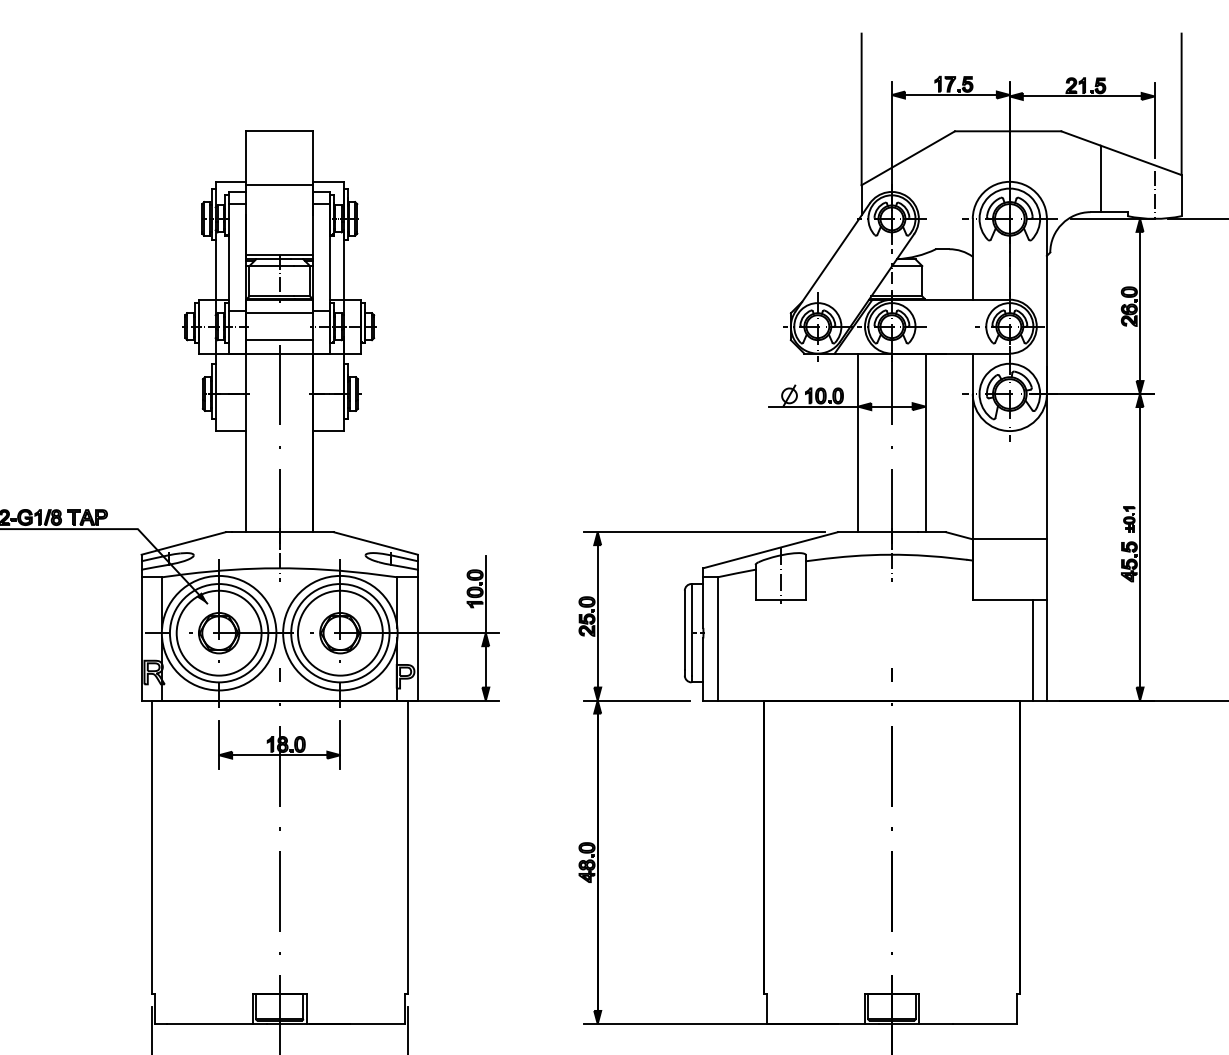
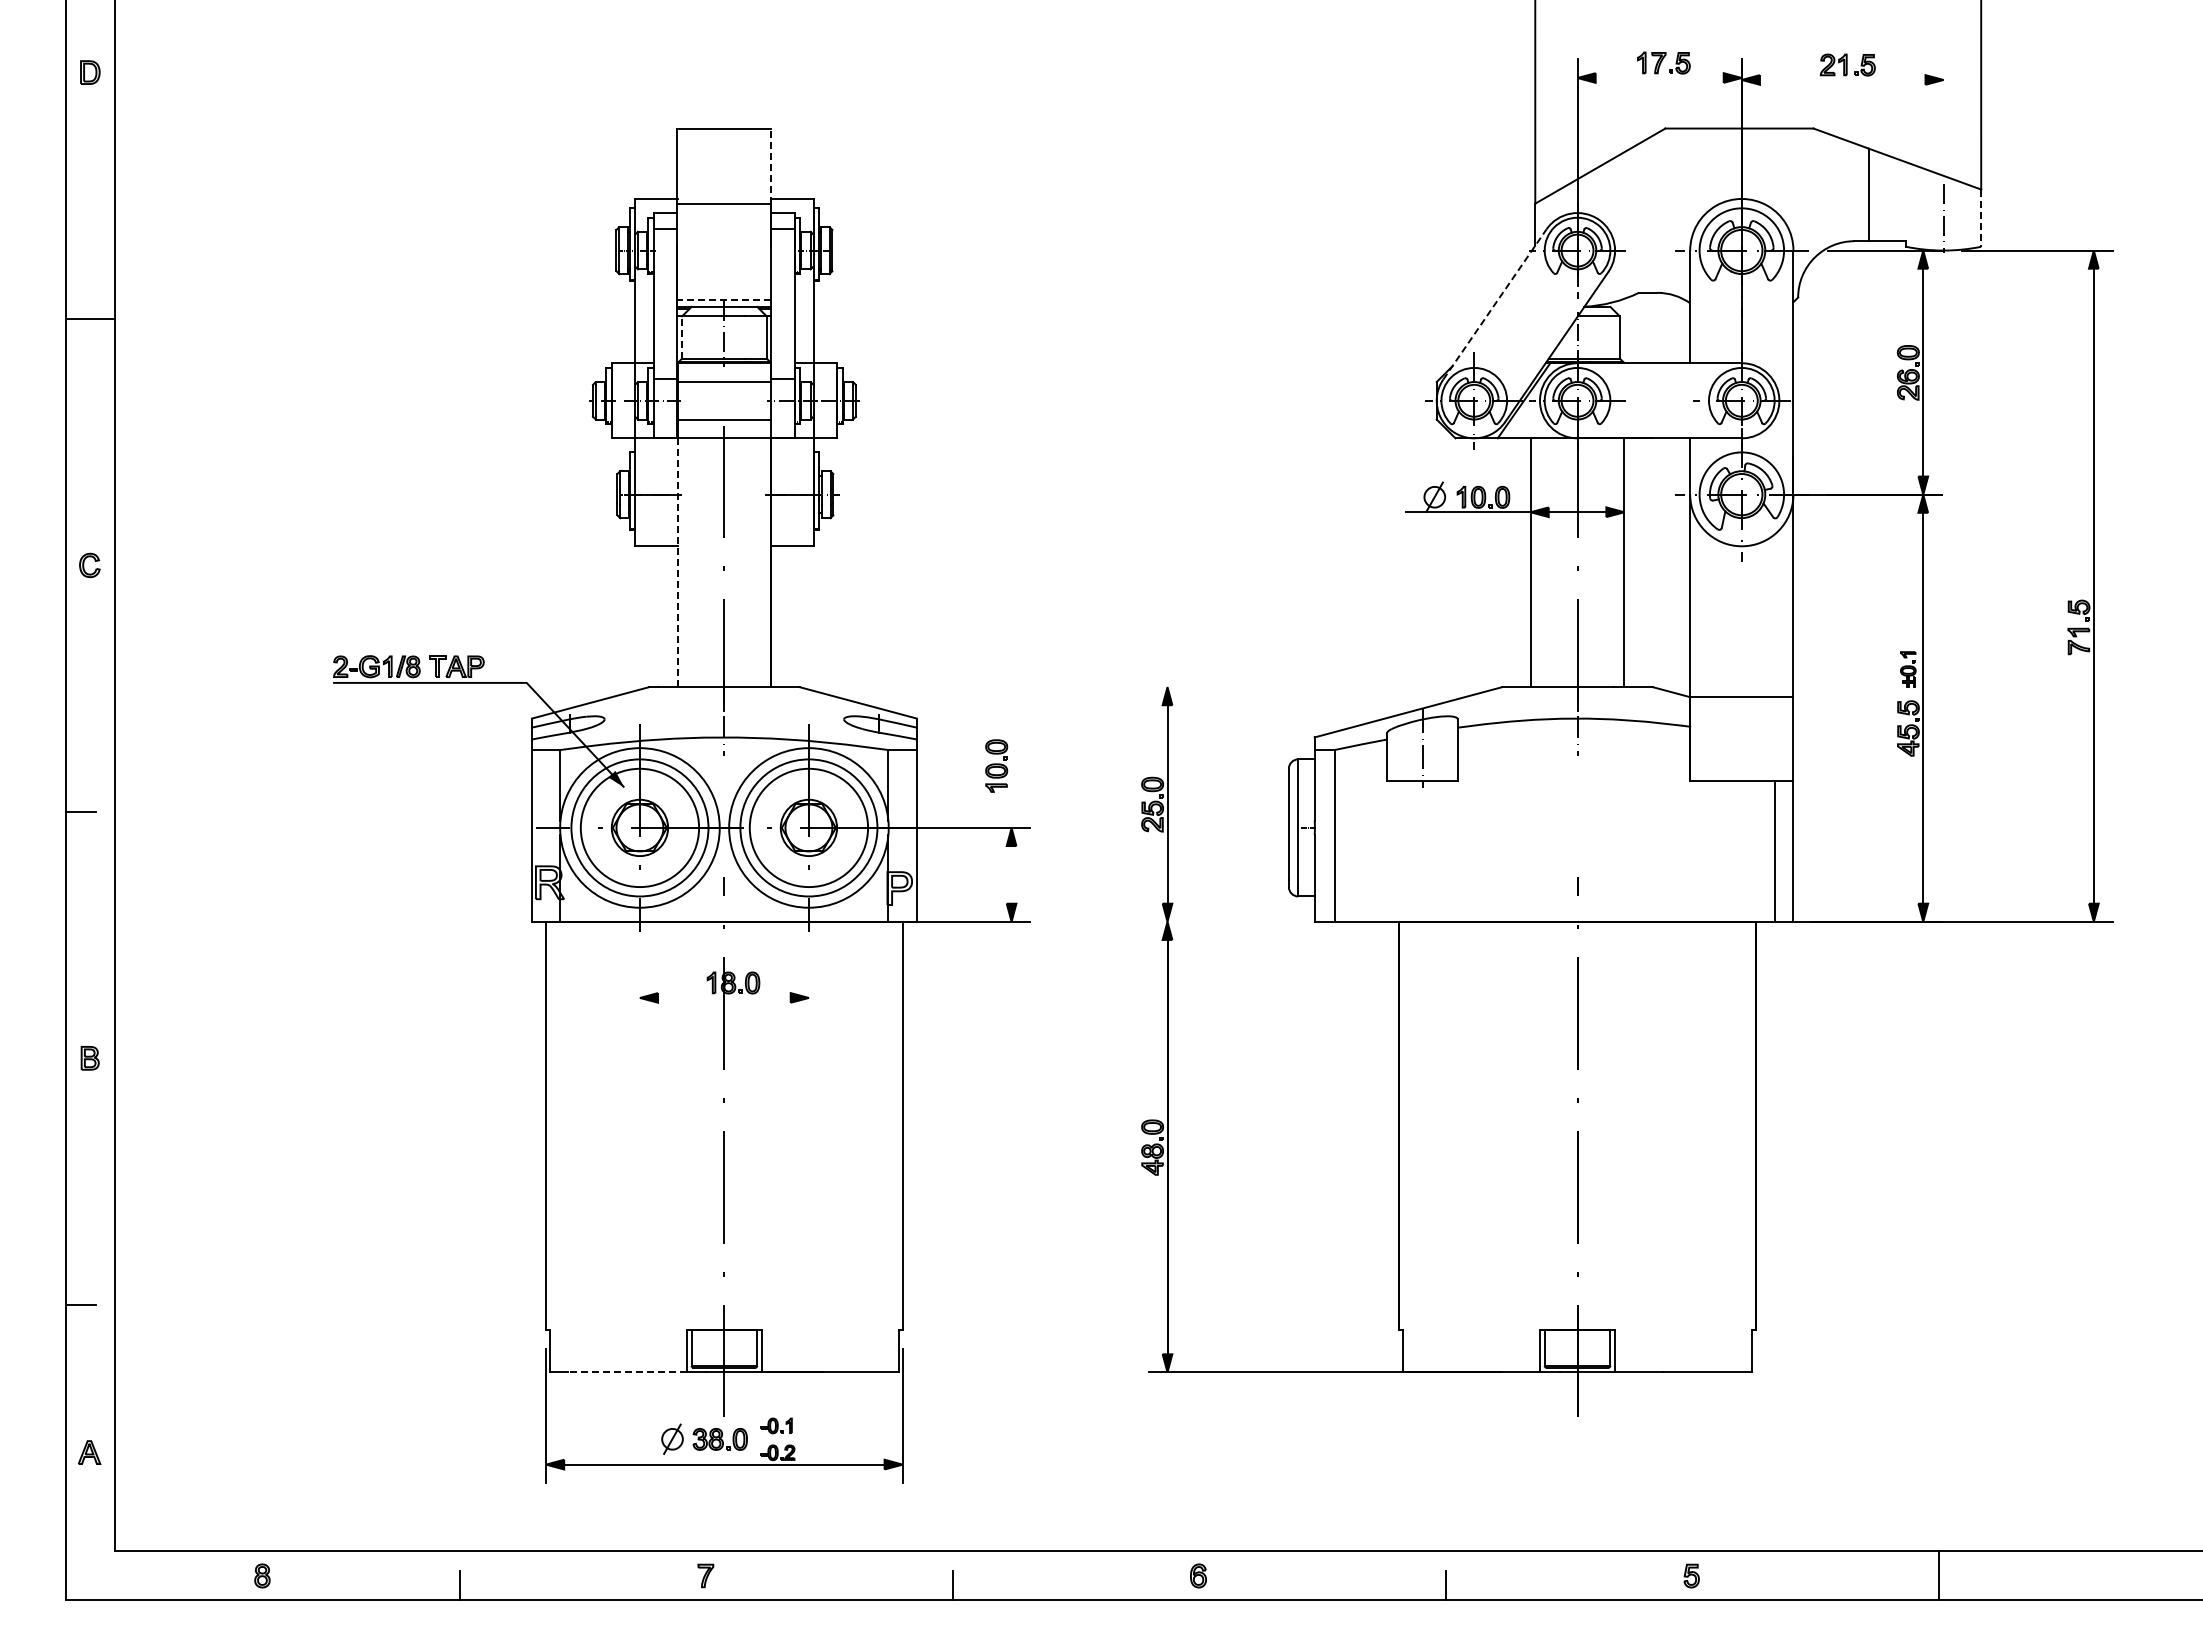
line: (950, 95) -> (1659, 78), removed
line: (1082, 96) -> (1842, 79), removed
line: (1154, 120) -> (1943, 113), removed
line: (313, 158) -> (771, 166), solid -> dashed
line: (1181, 195) -> (1981, 218), solid -> dashed
line: (279, 254) -> (724, 300), solid -> dashed
line: (833, 257) -> (1495, 304), solid -> dashed
line: (249, 280) -> (682, 336), solid -> dashed
line: (246, 442) -> (677, 562), solid -> dashed
line: (703, 532) -> (1315, 687), removed
line: (485, 594) -> (1011, 773), removed
line: (485, 666) -> (1011, 874), removed
line: (636, 700) -> (1221, 921), removed
line: (218, 744) -> (639, 983), removed
line: (340, 744) -> (808, 983), removed
line: (279, 754) -> (724, 997), removed
line: (210, 1023) -> (627, 1372), solid -> dashed

